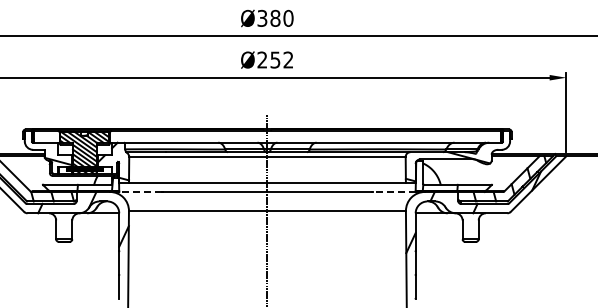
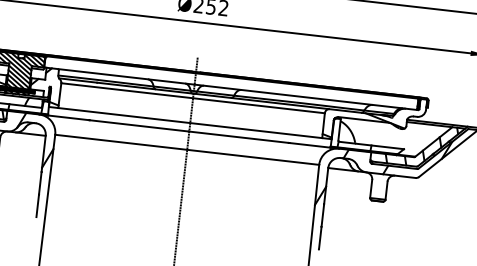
line: (140, 191) -> (68, 117), dashed -> solid
line: (393, 191) -> (309, 144), dashed -> solid

